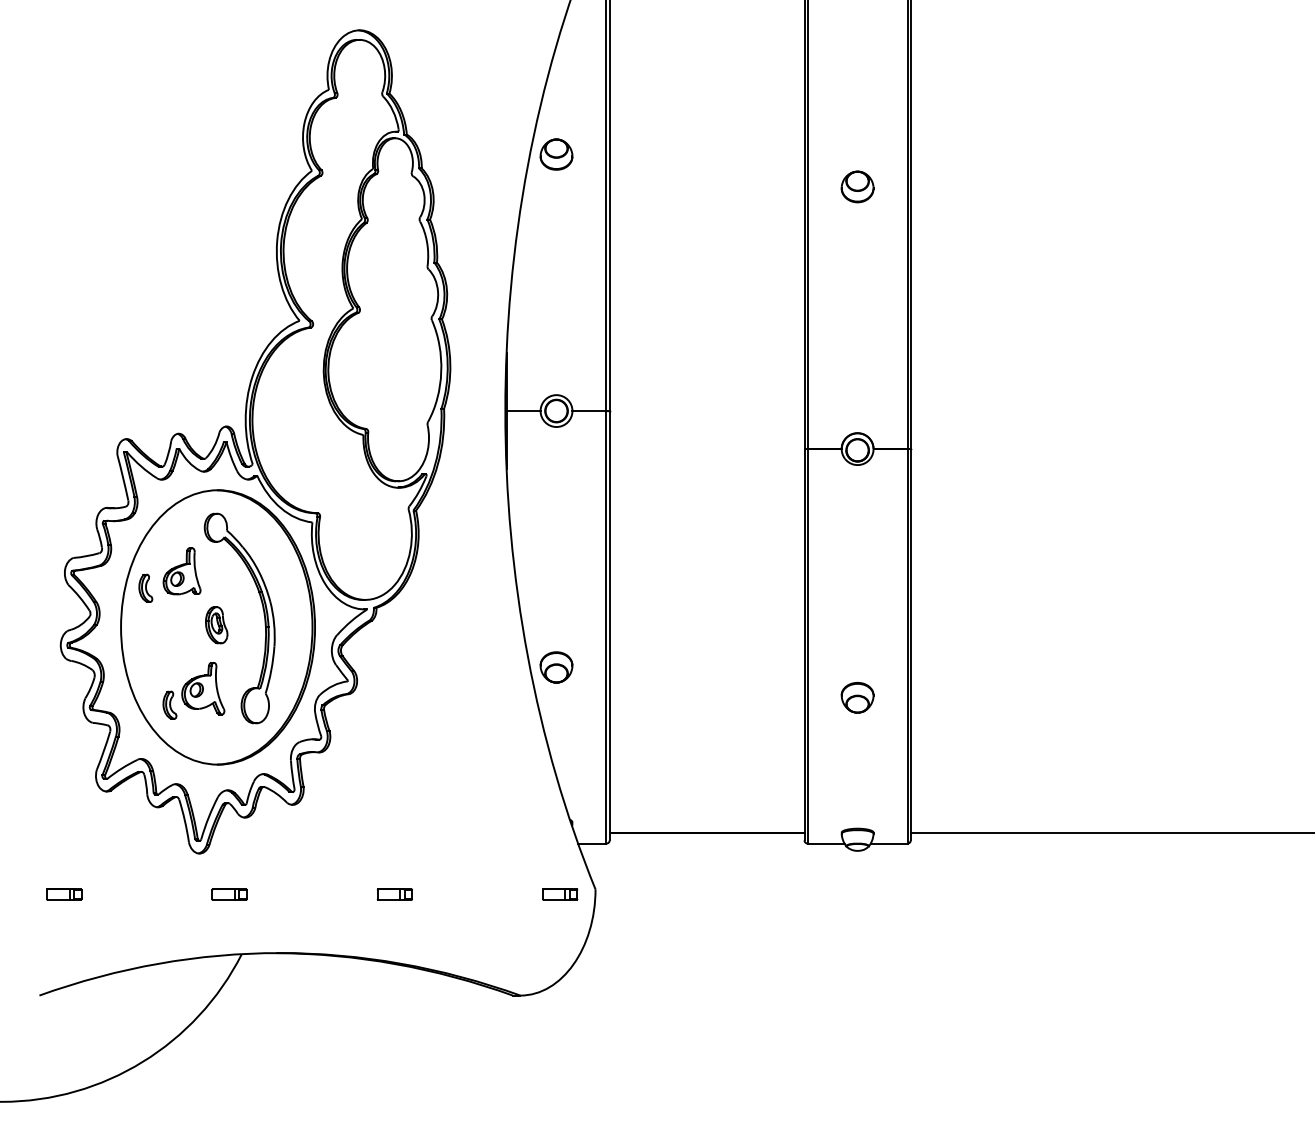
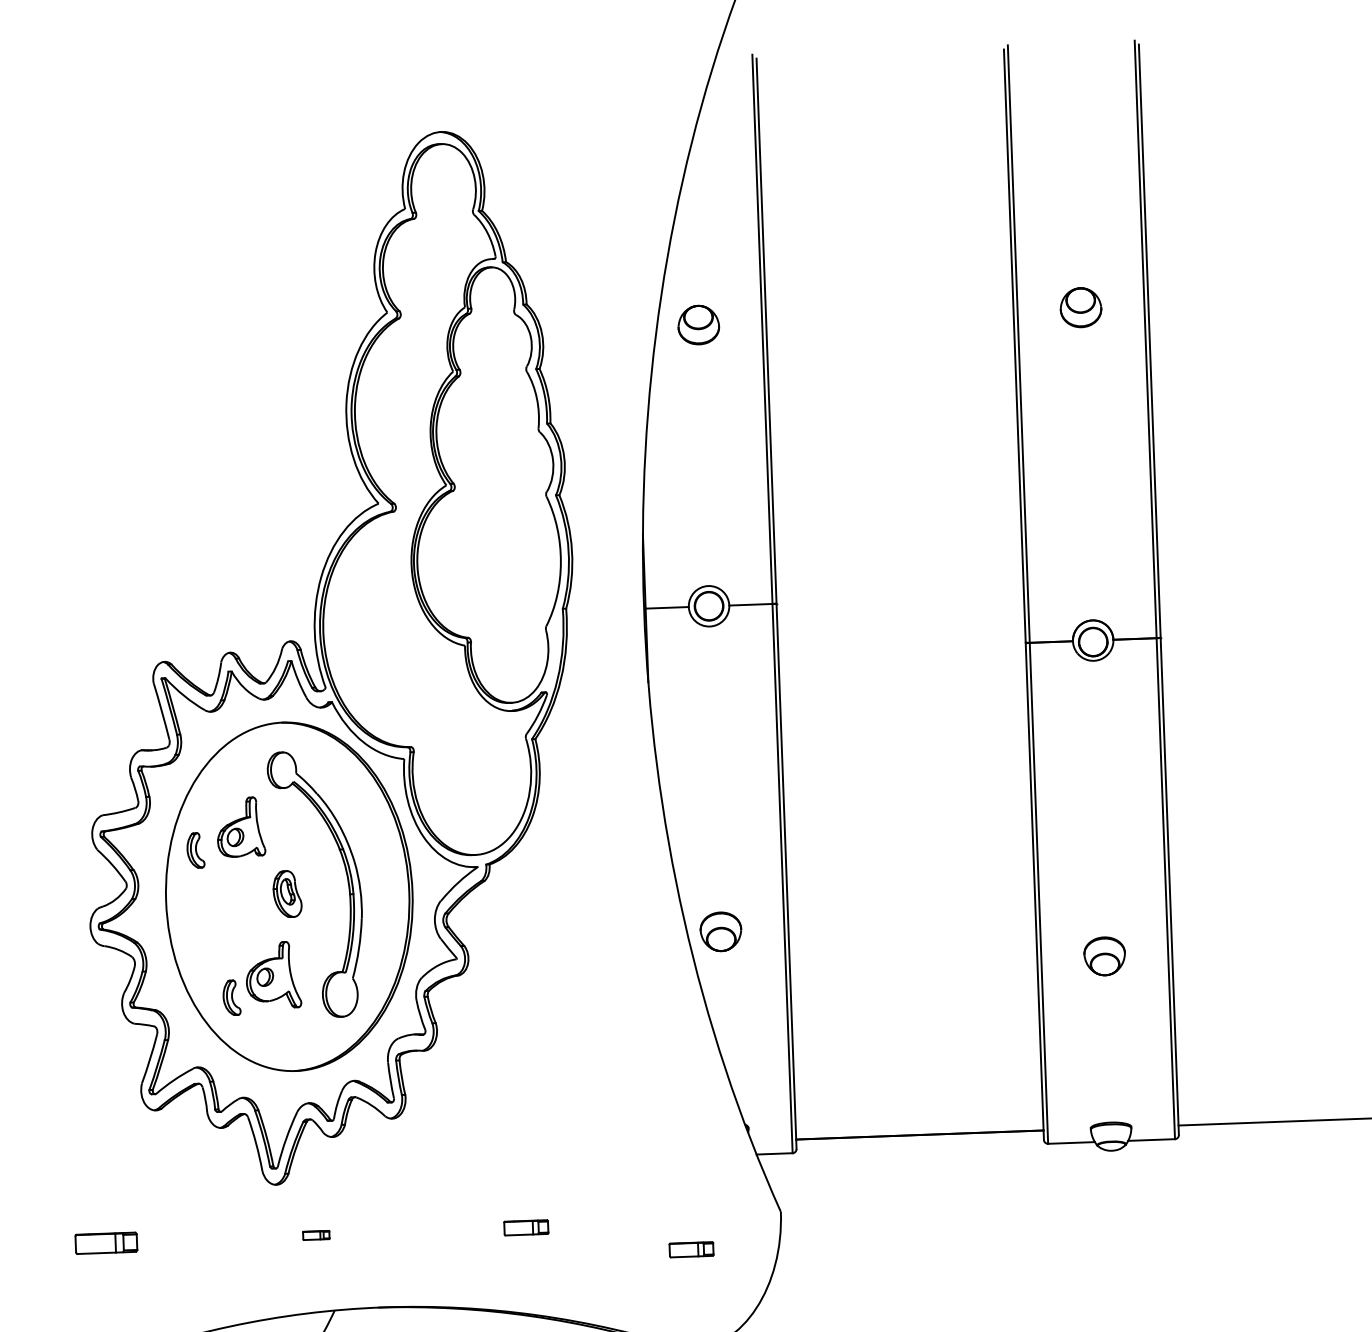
part: (556, 154) -> (698, 324), moved
part: (64, 894) -> (106, 1243), size x1.4
part: (229, 894) -> (316, 1235), size x0.6
part: (560, 894) -> (691, 1249), moved

